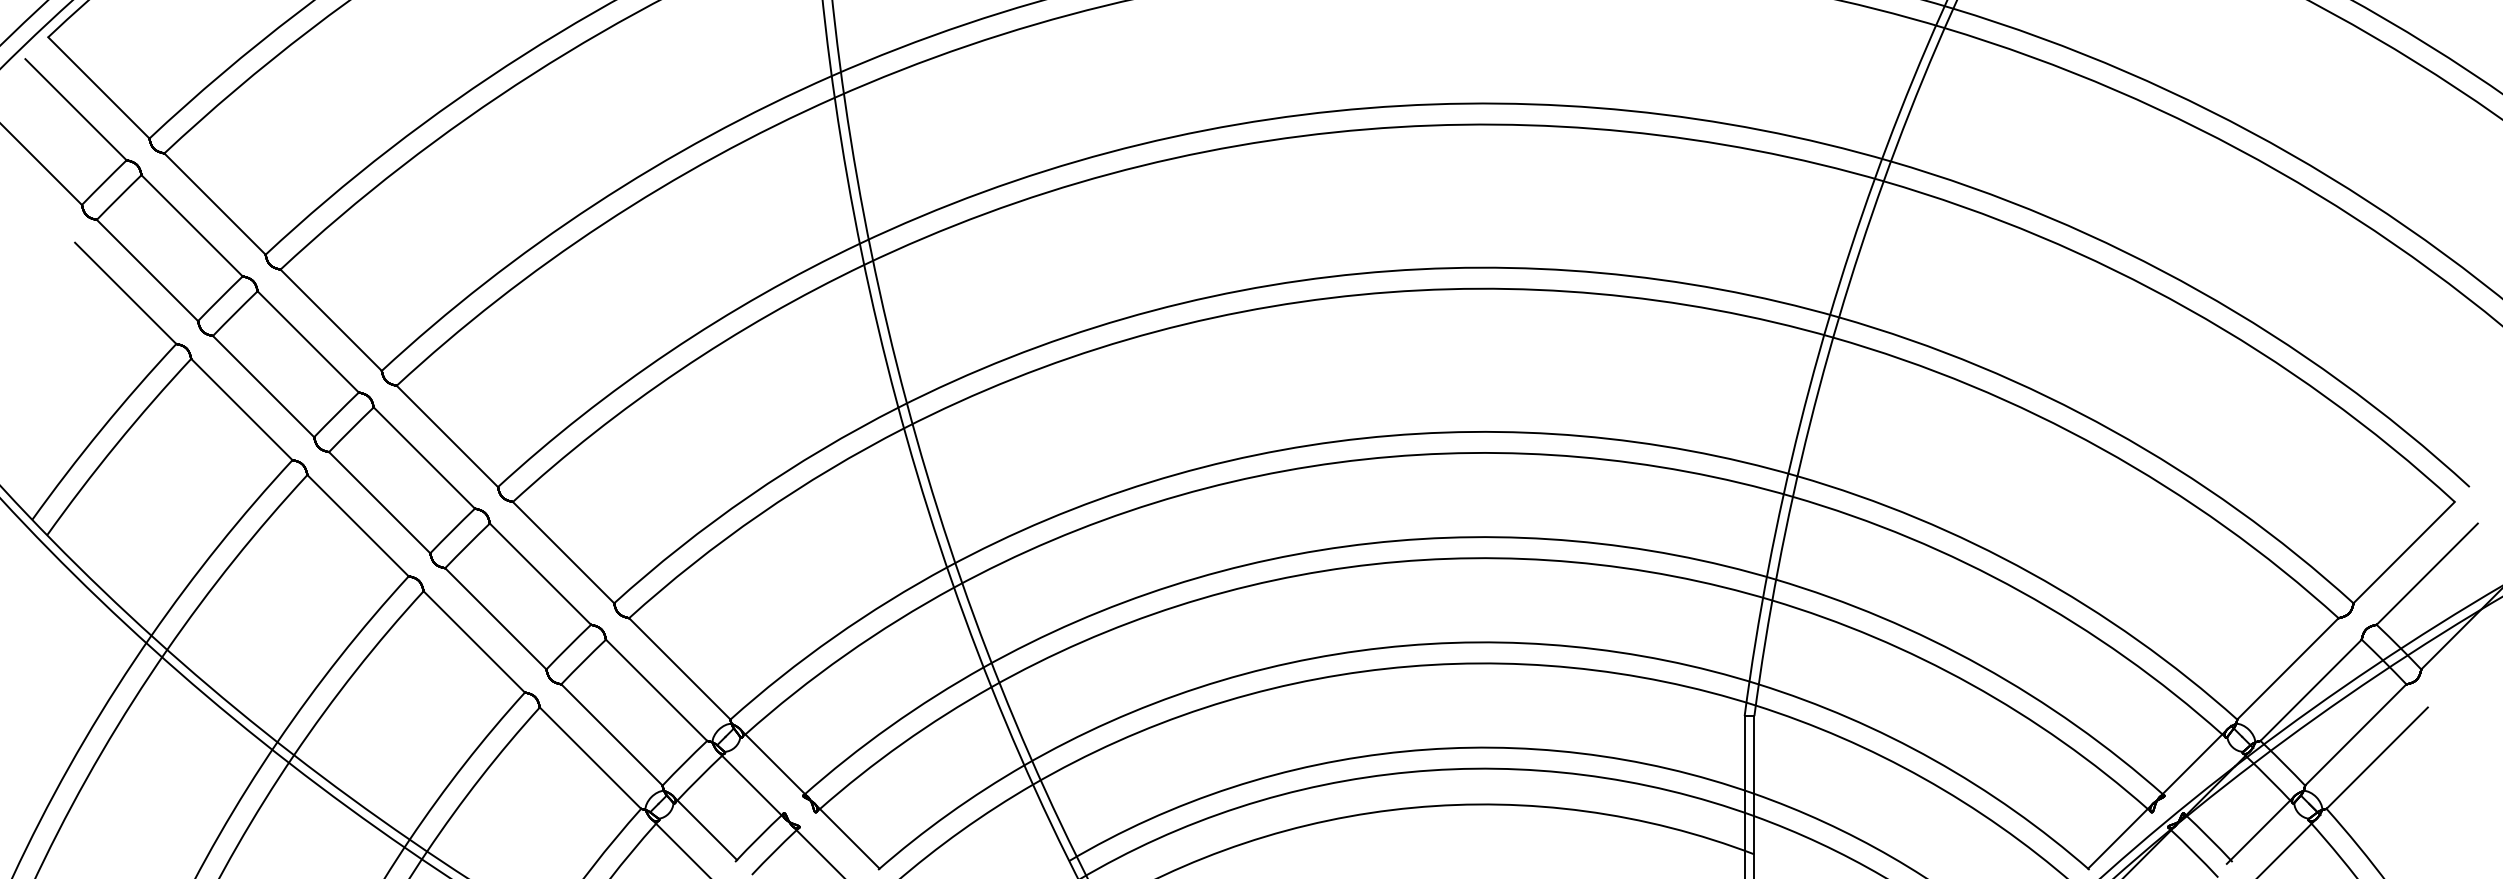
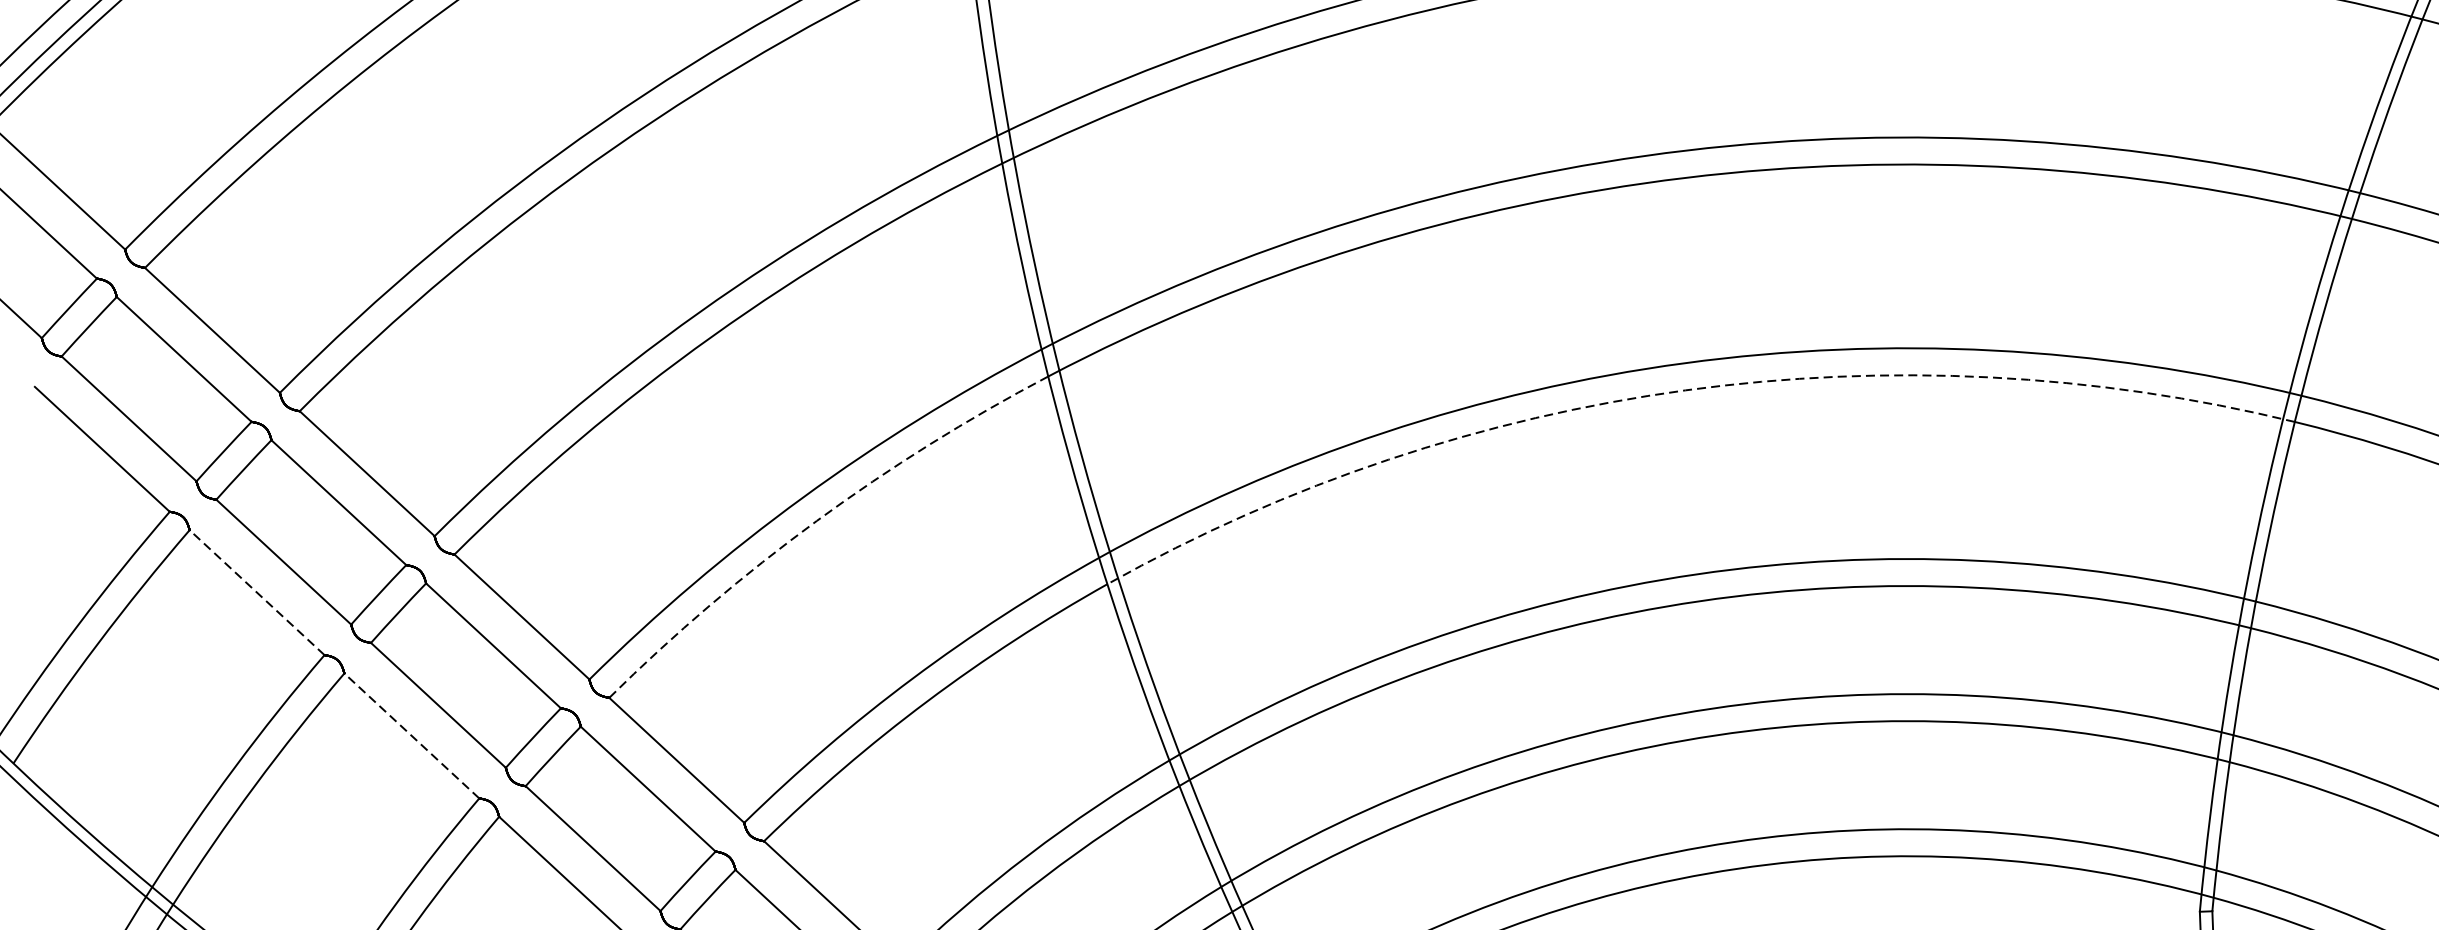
arc: (1360, 294) -> (1686, 389), solid -> dashed
arc: (679, 370) -> (816, 520), solid -> dashed
line: (241, 409) -> (256, 592), solid -> dashed
line: (358, 525) -> (412, 735), solid -> dashed

